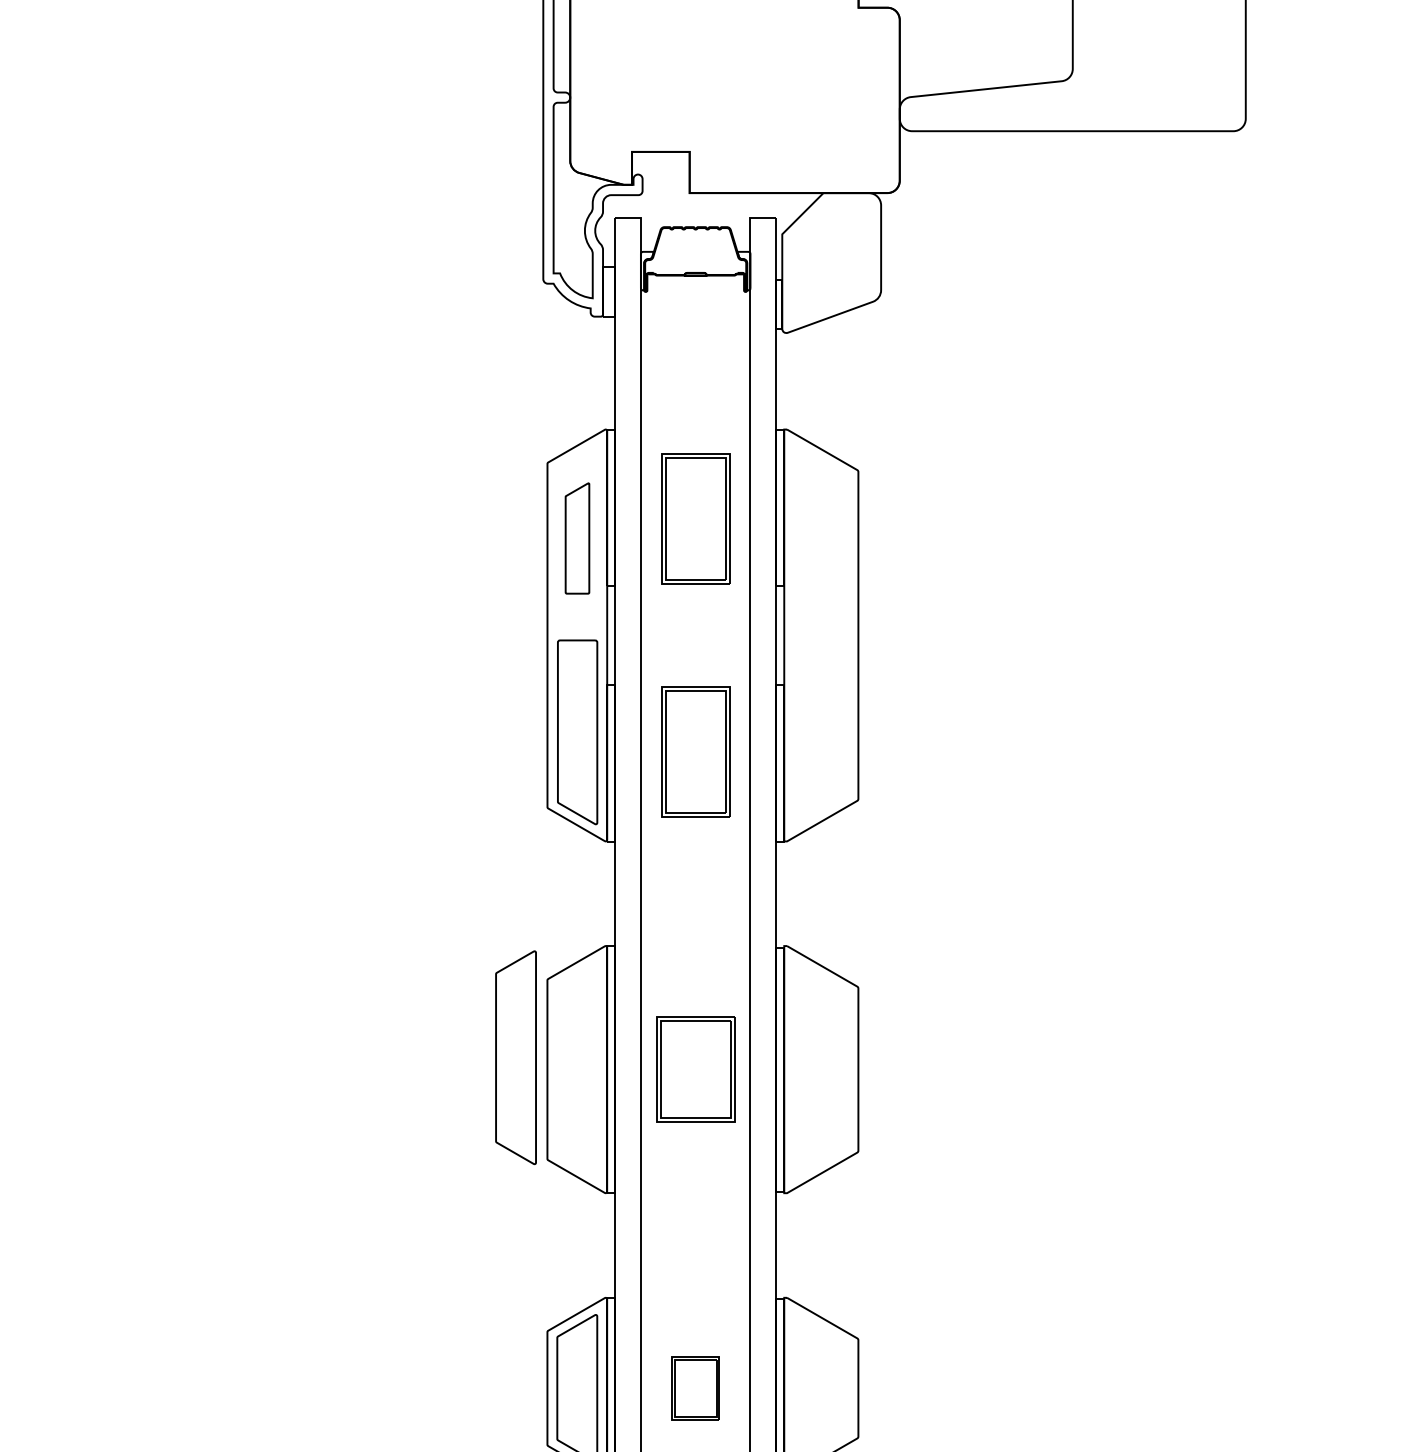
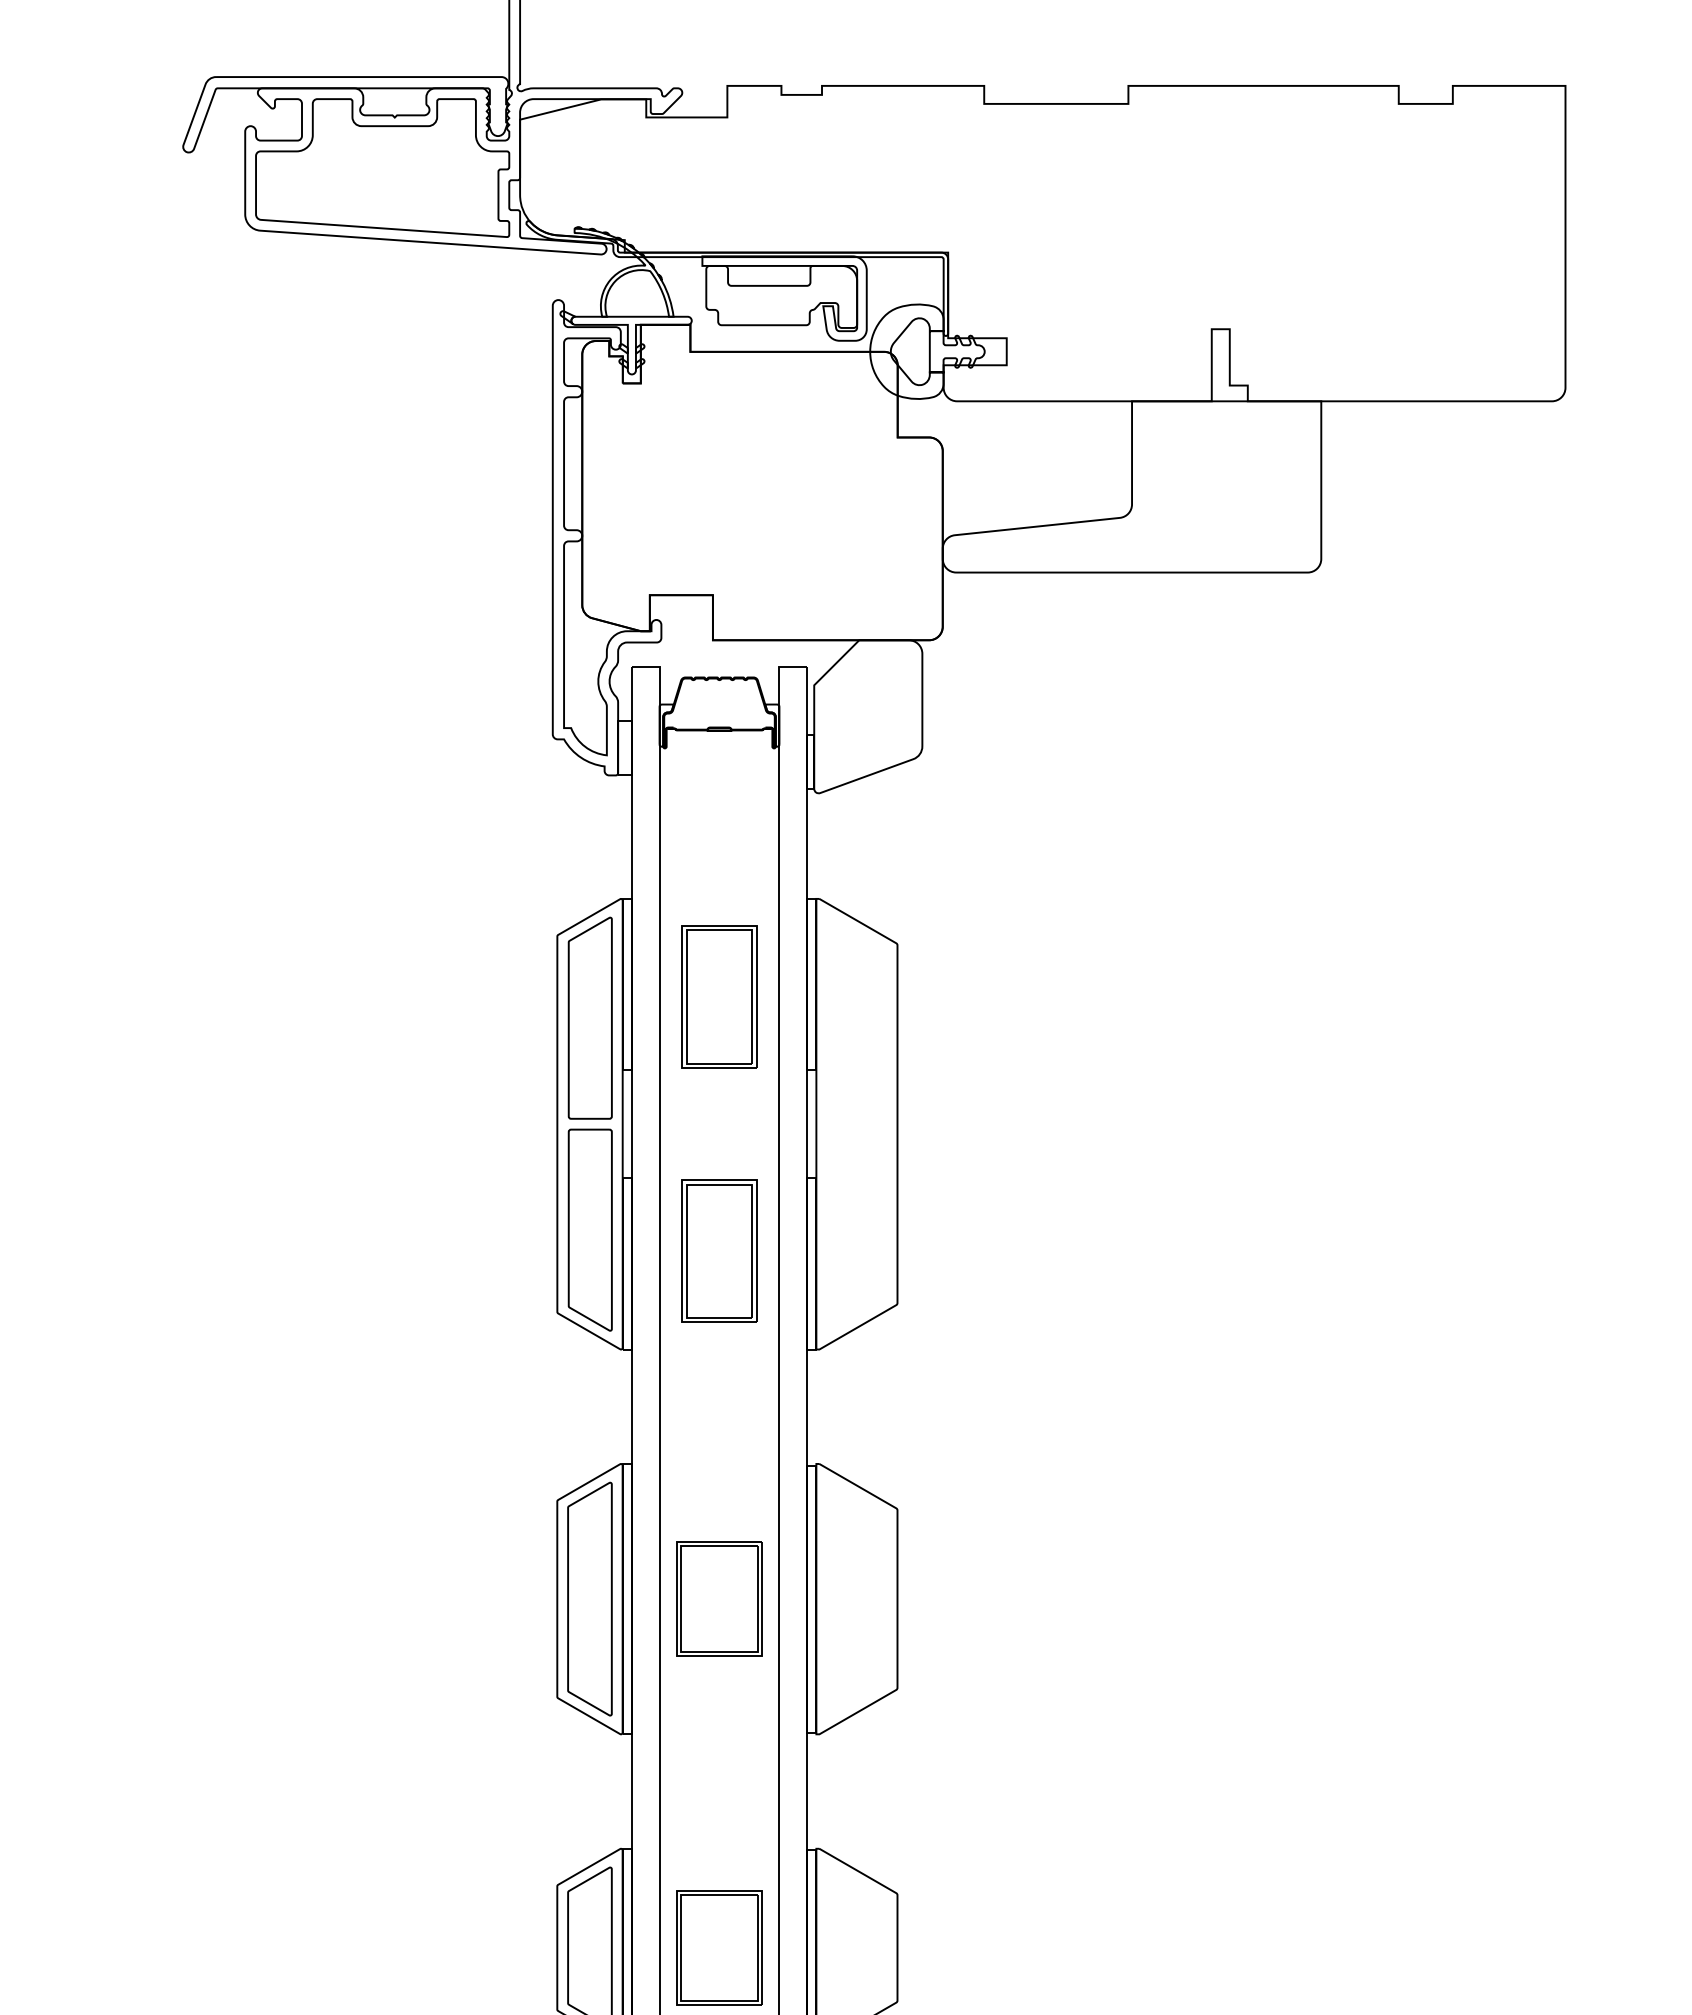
part: (576, 537) -> (589, 1017), size x1.67
part: (515, 1057) -> (589, 1598), moved
part: (695, 1388) -> (719, 1947), size x1.67

